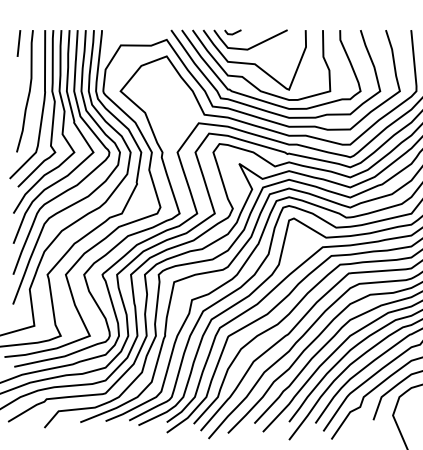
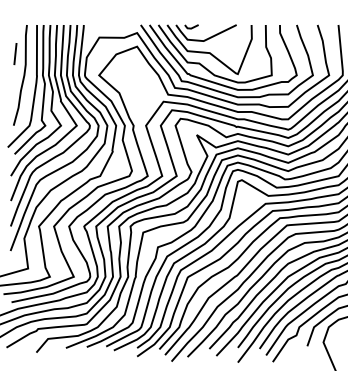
line: (19, 44) -> (15, 54), moved

